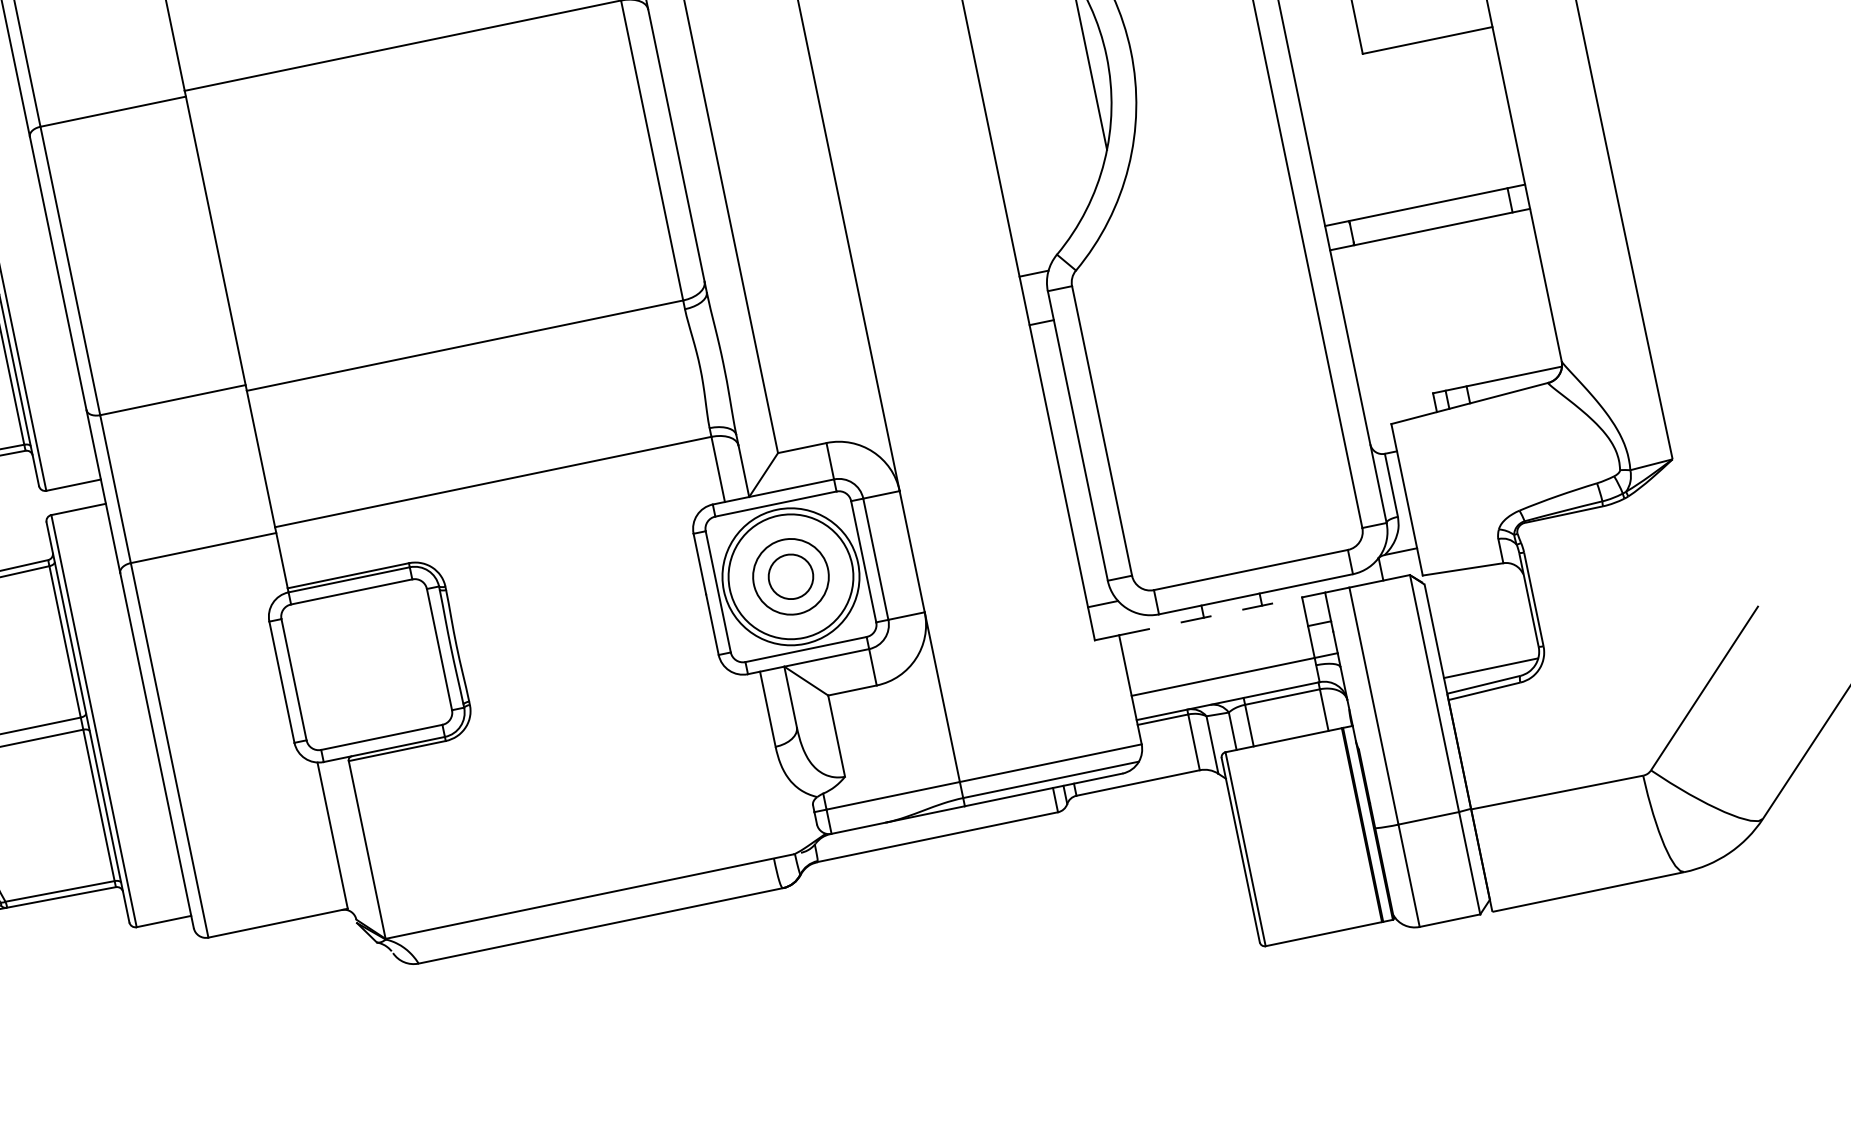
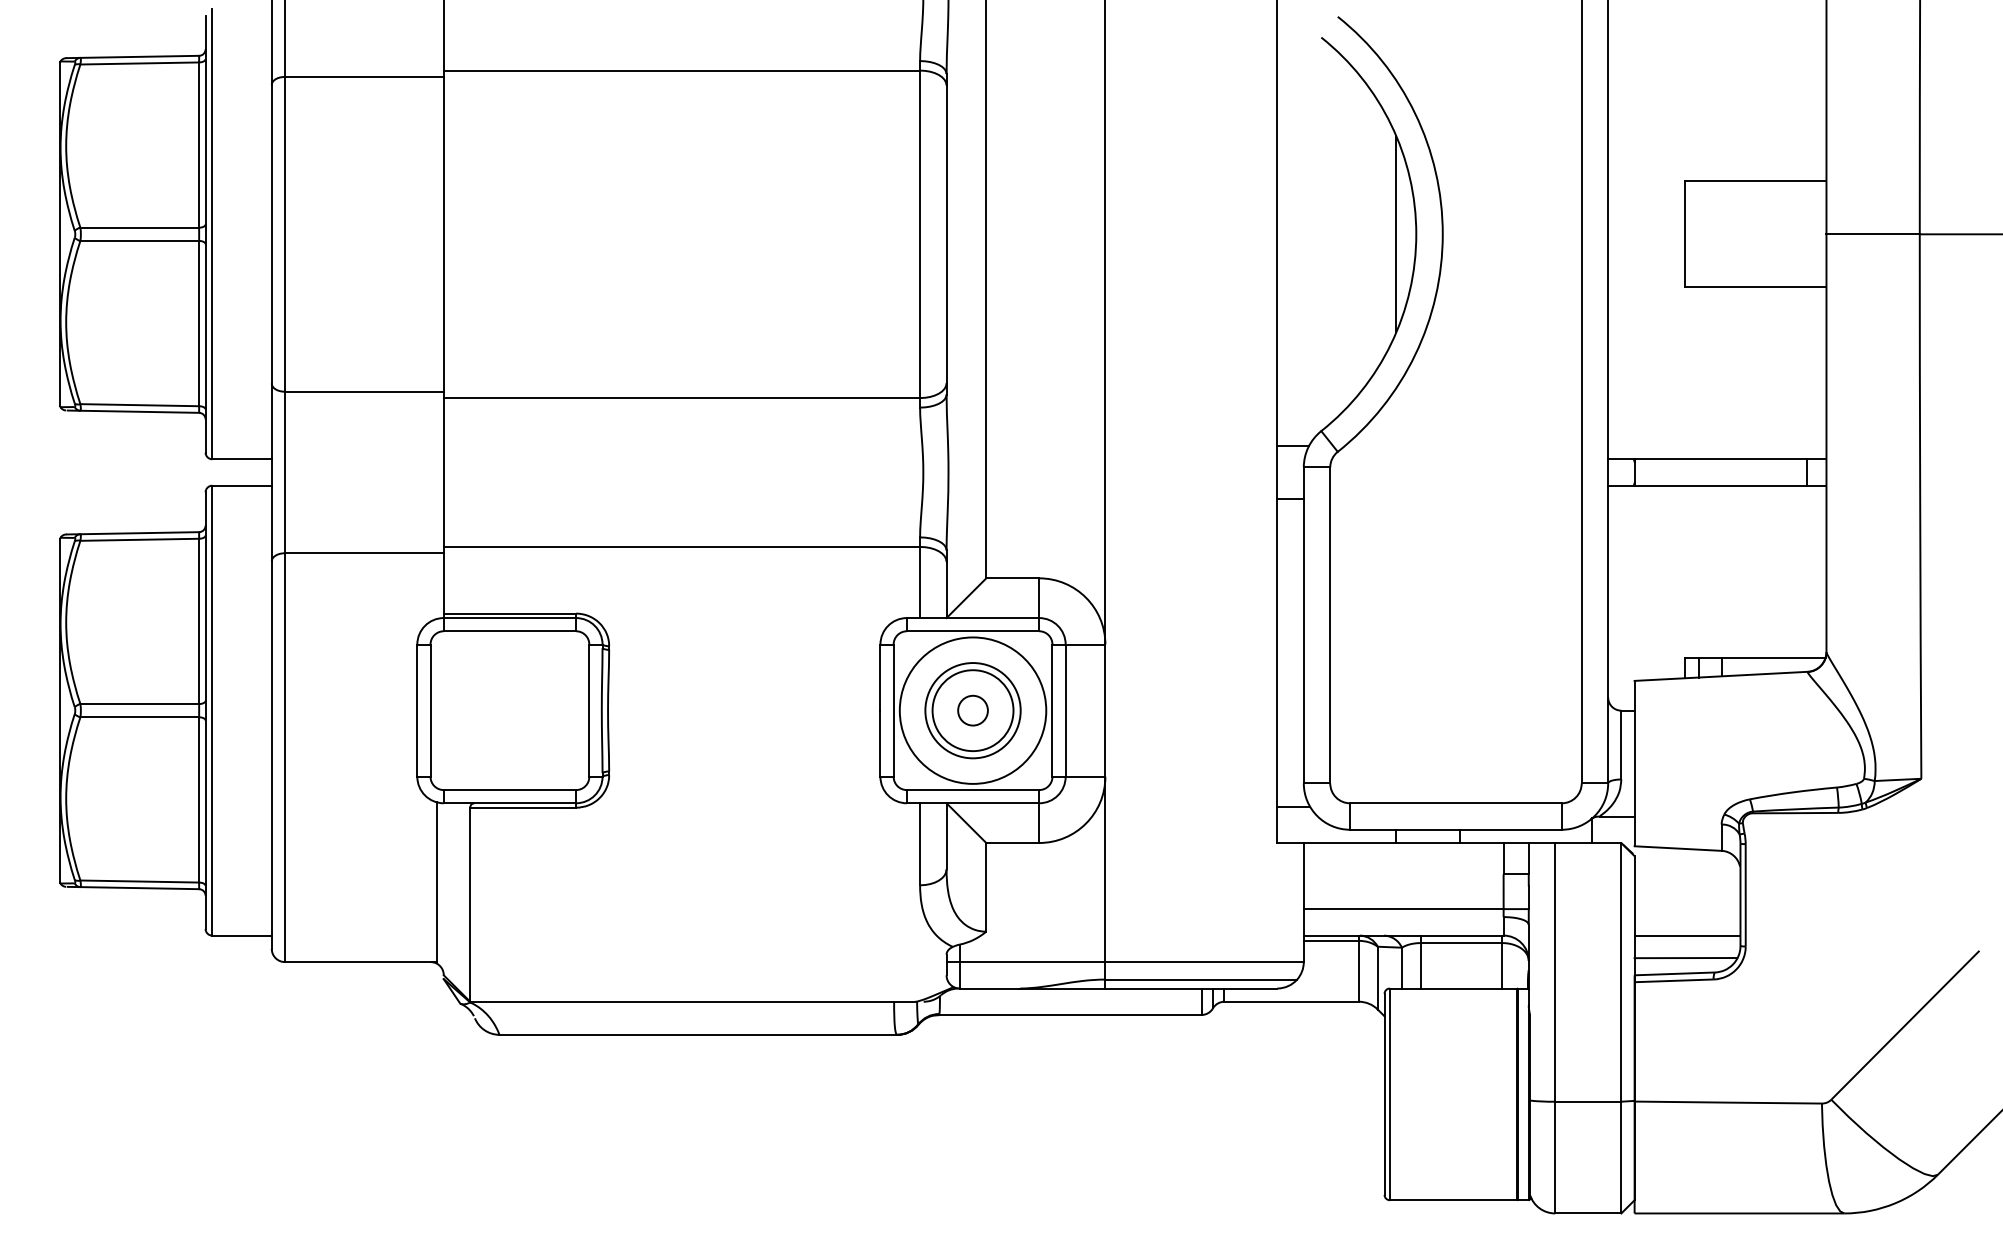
circle: (790, 576) -> (972, 710), size x0.62
circle: (790, 576) -> (972, 710), size x0.71
line: (1210, 616) -> (1403, 843), dashed -> solid
line: (1488, 647) -> (1687, 935), added

